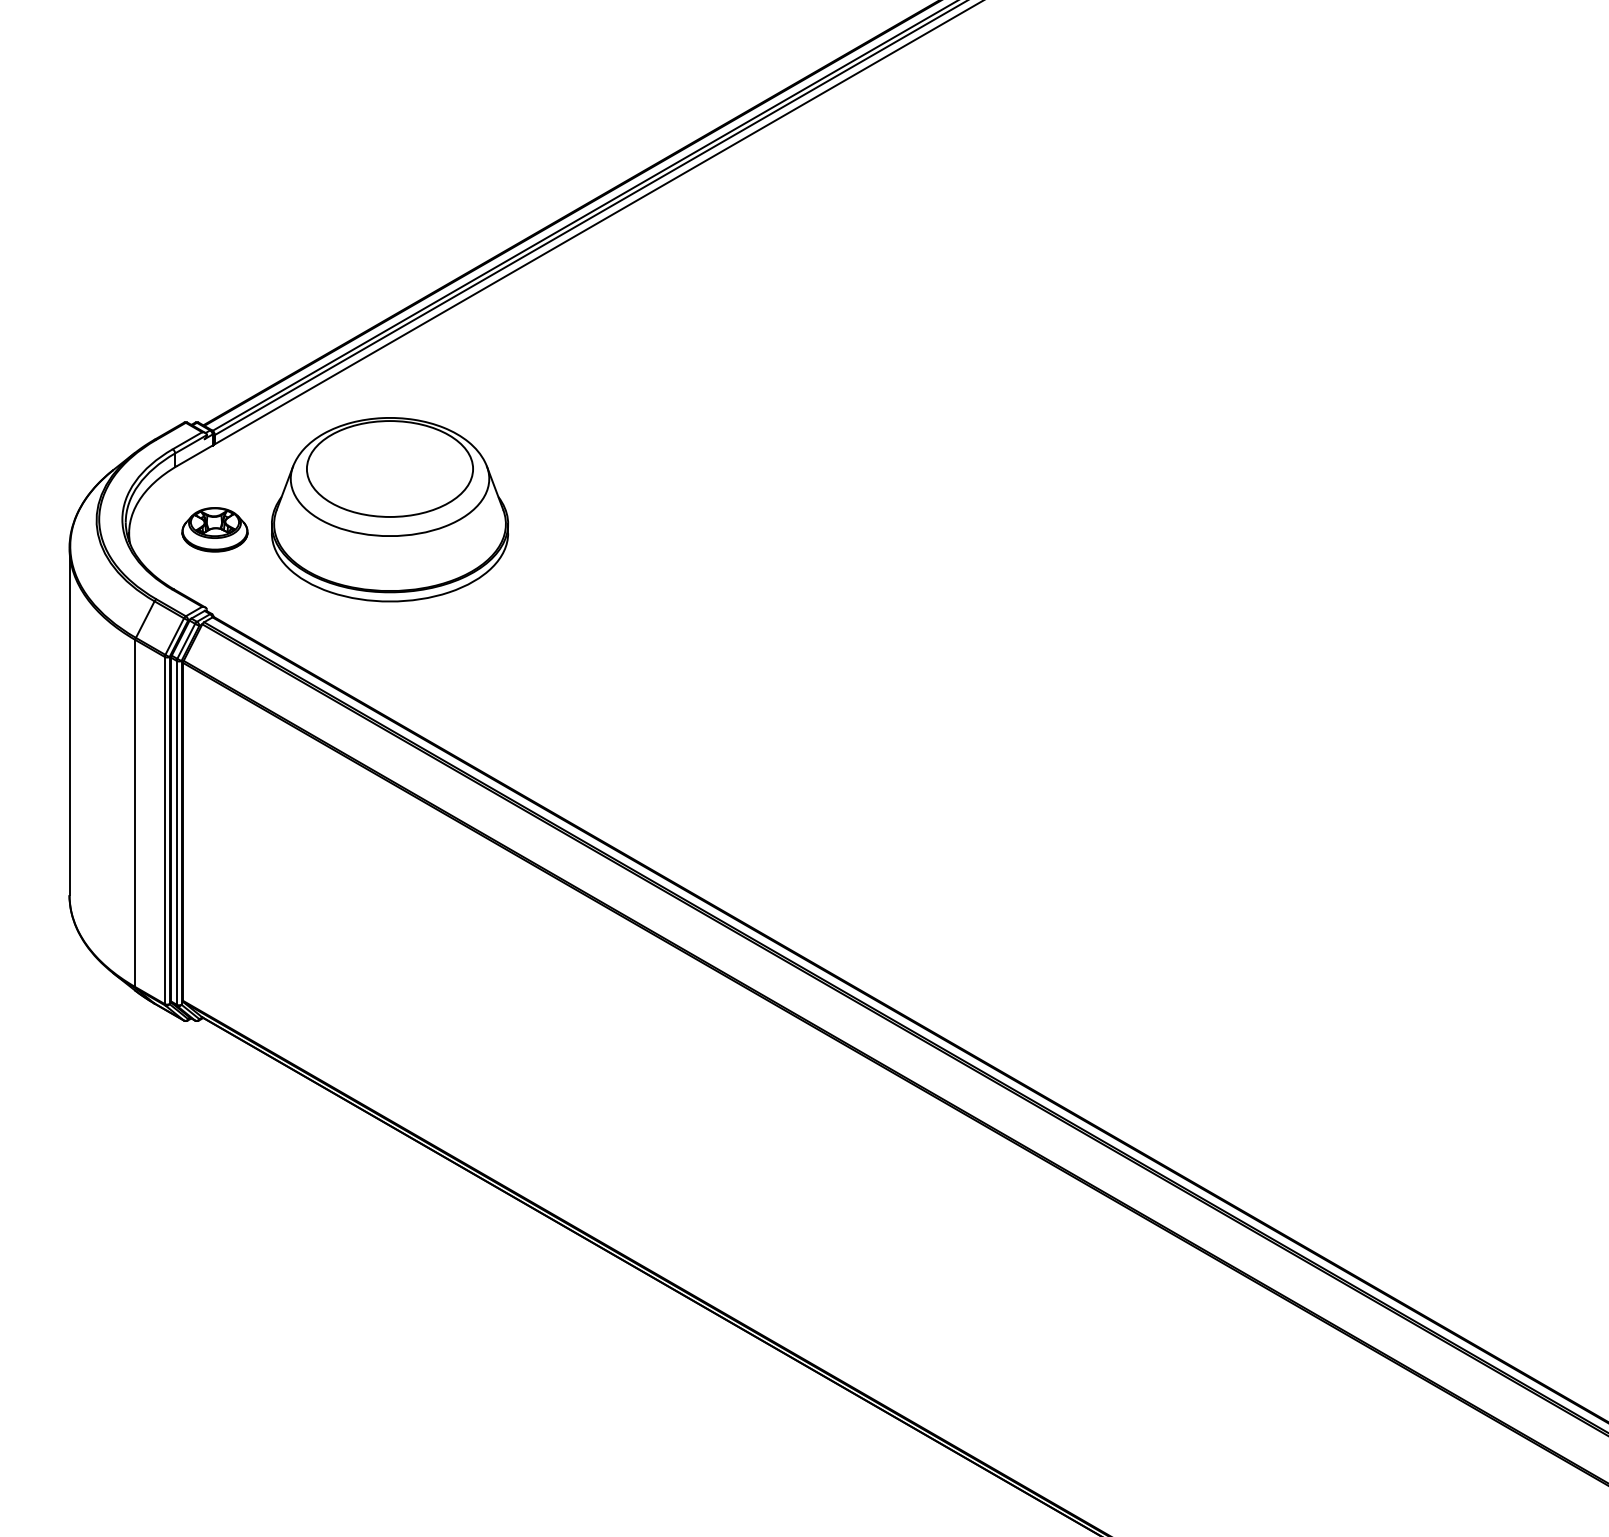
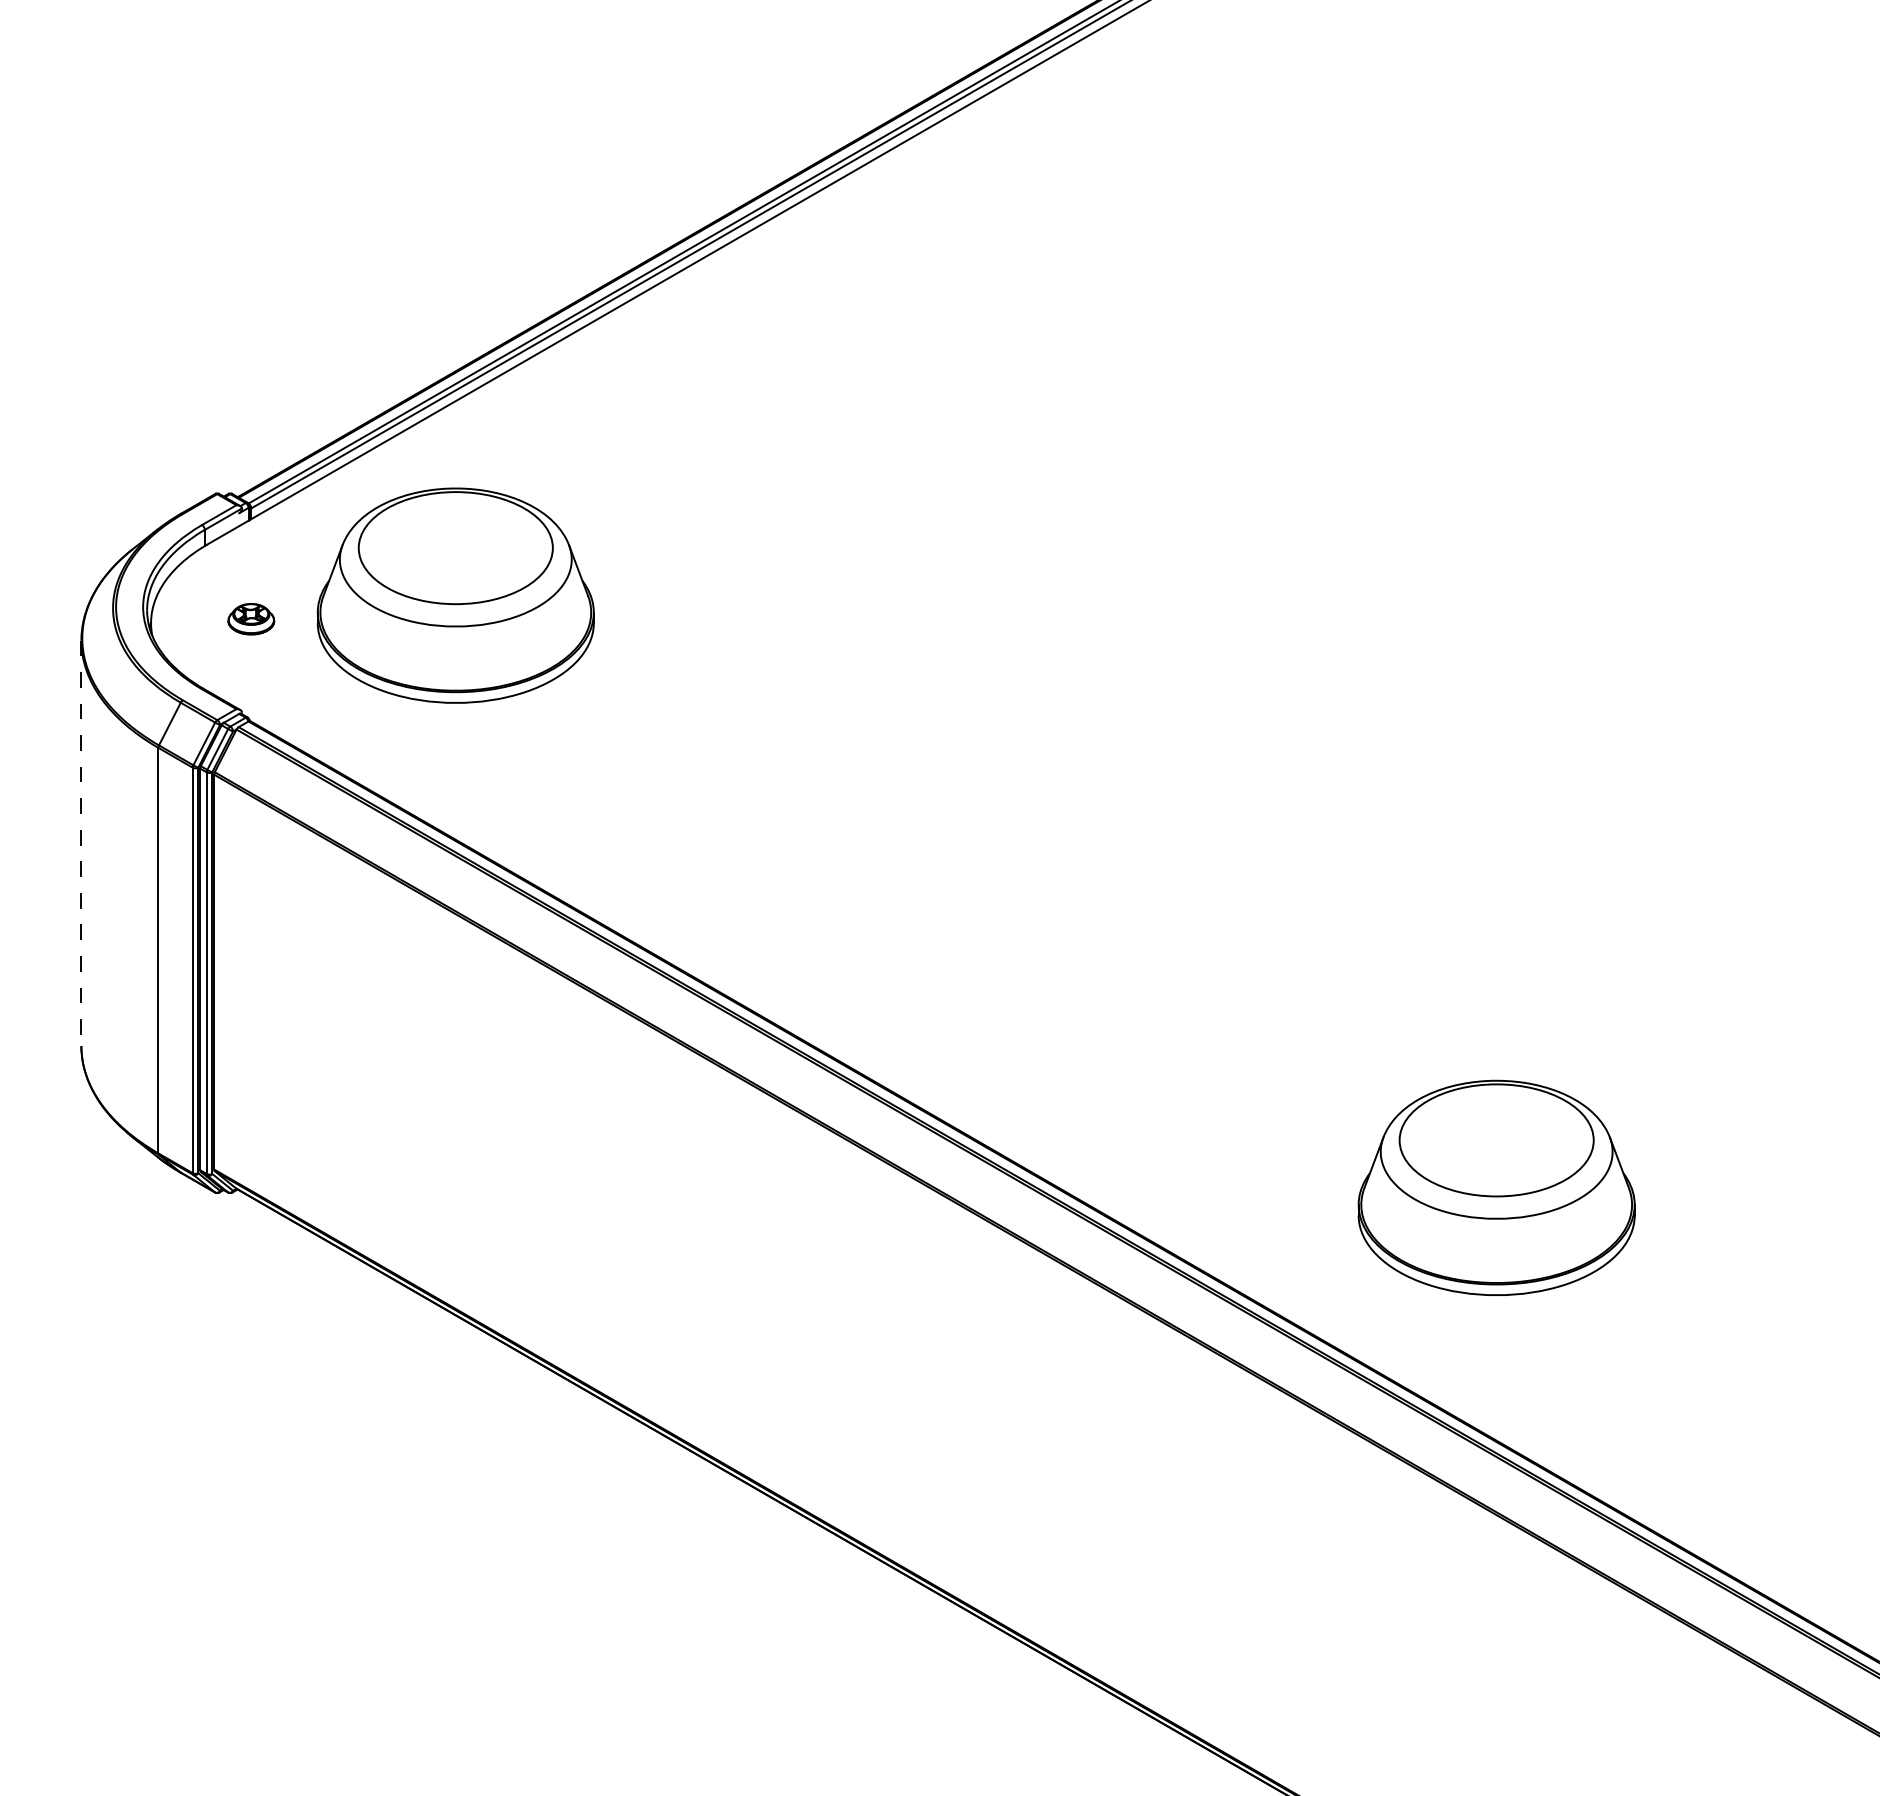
part: (214, 529) -> (250, 618), size x0.6
line: (69, 721) -> (81, 843), solid -> dashed
part: (1280, 1016) -> (1496, 1187), added

